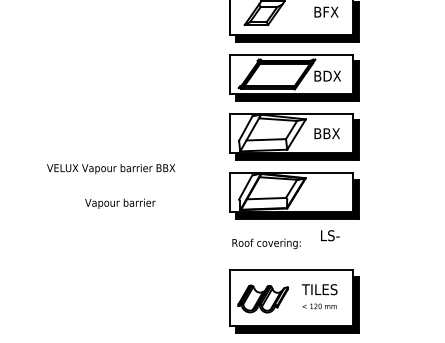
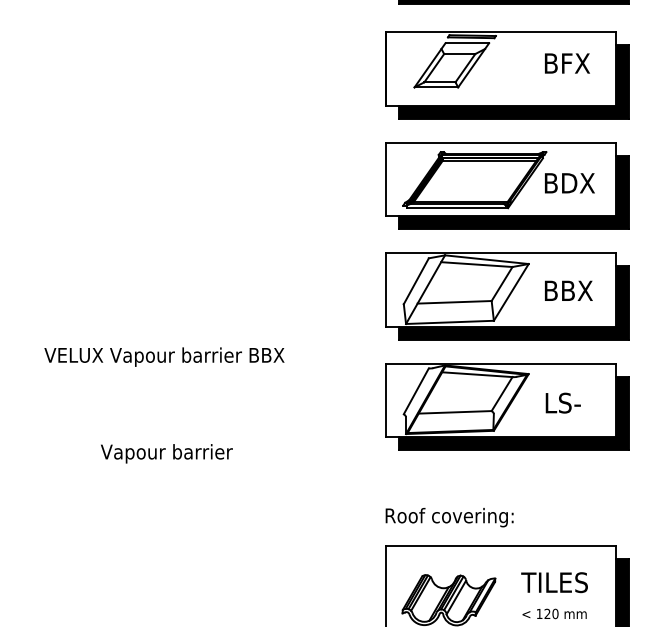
text: (120, 203) -> (167, 453), moved
text: (330, 235) -> (563, 402), moved
text: (266, 243) -> (449, 516), moved

